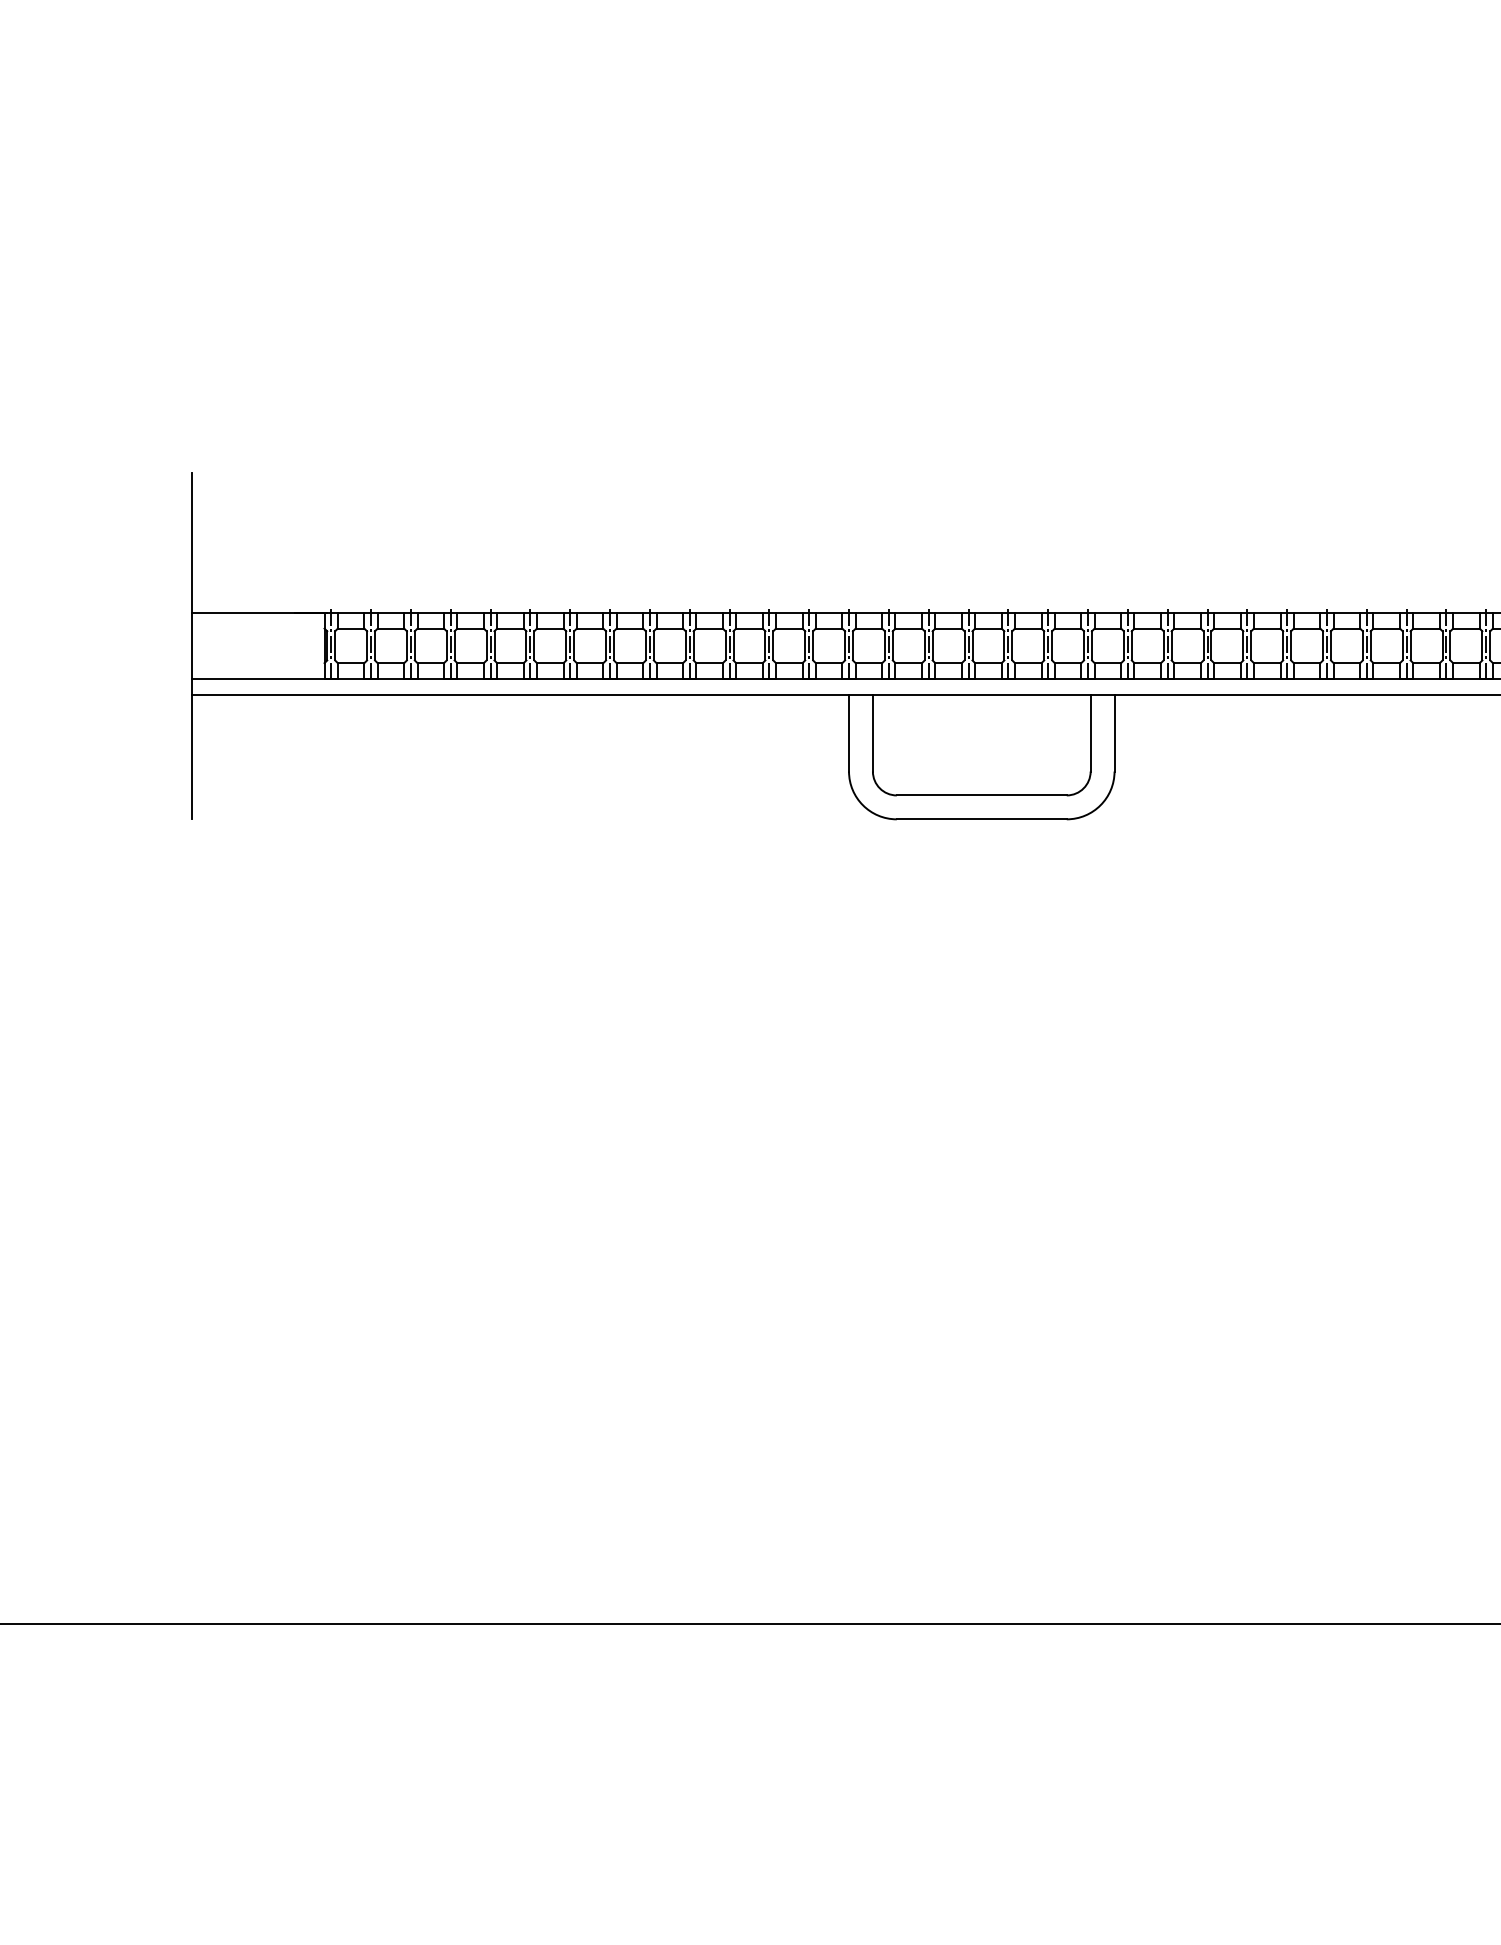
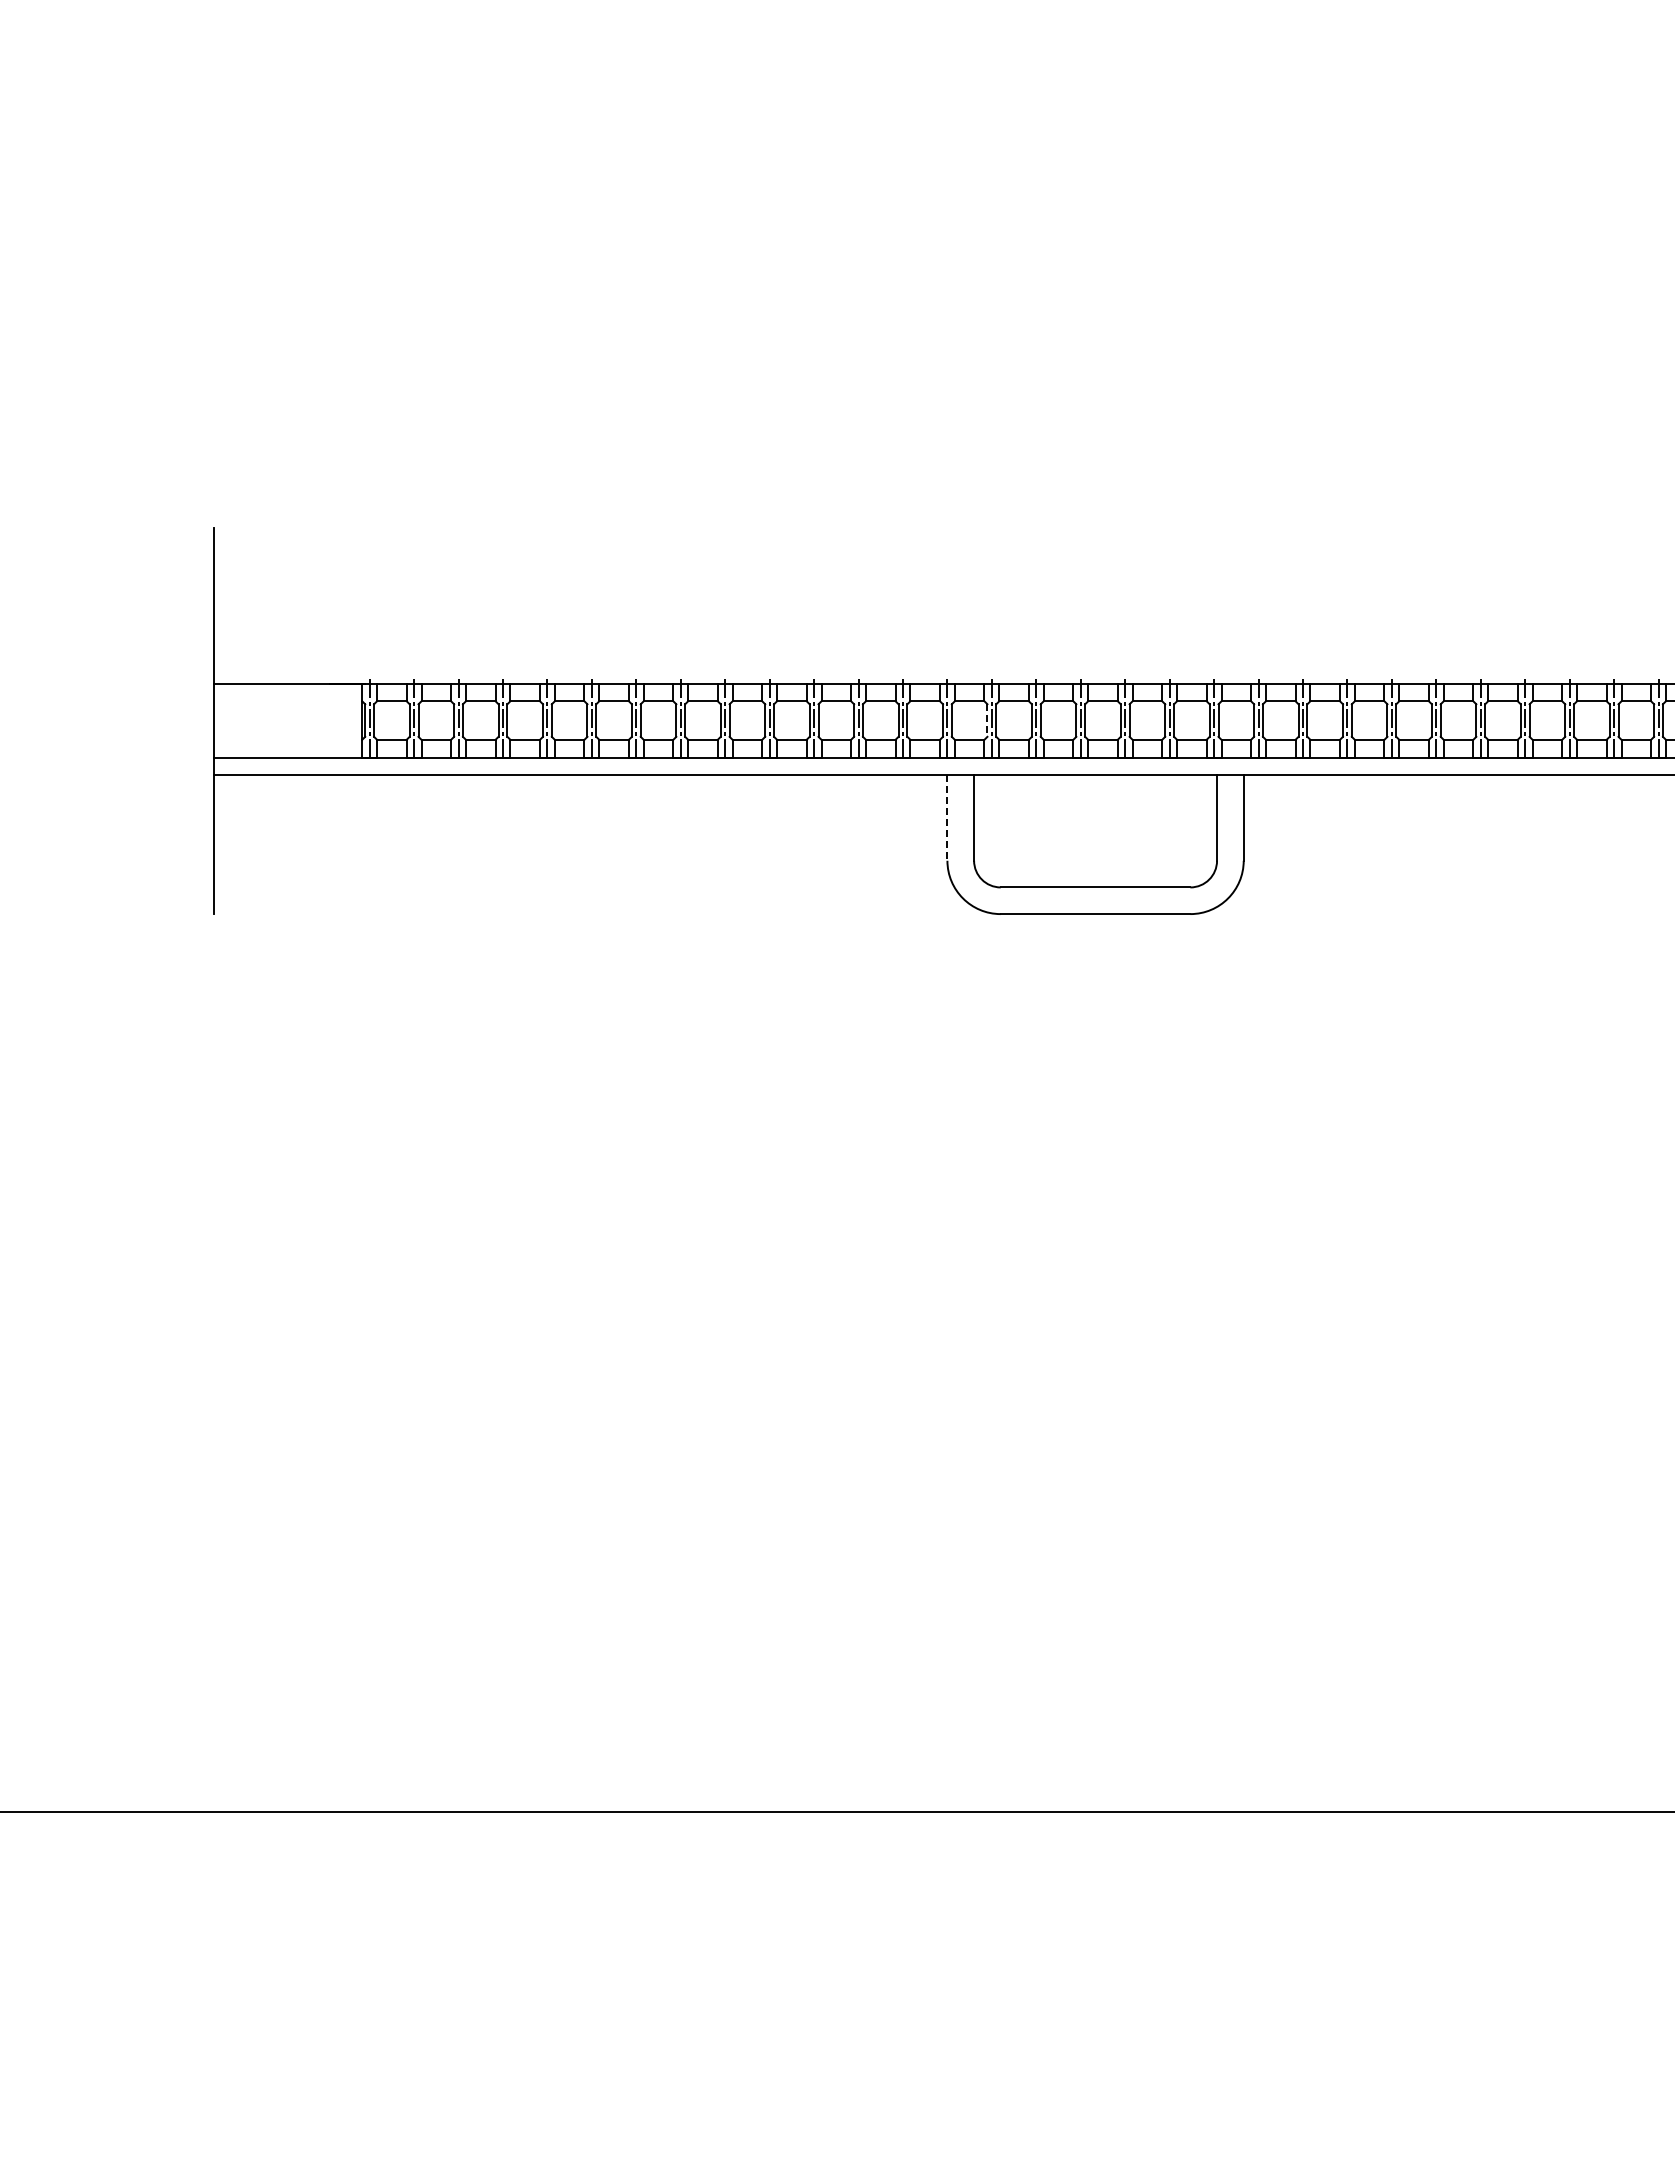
line: (884, 646) -> (987, 721), solid -> dashed
line: (849, 733) -> (947, 818), solid -> dashed

